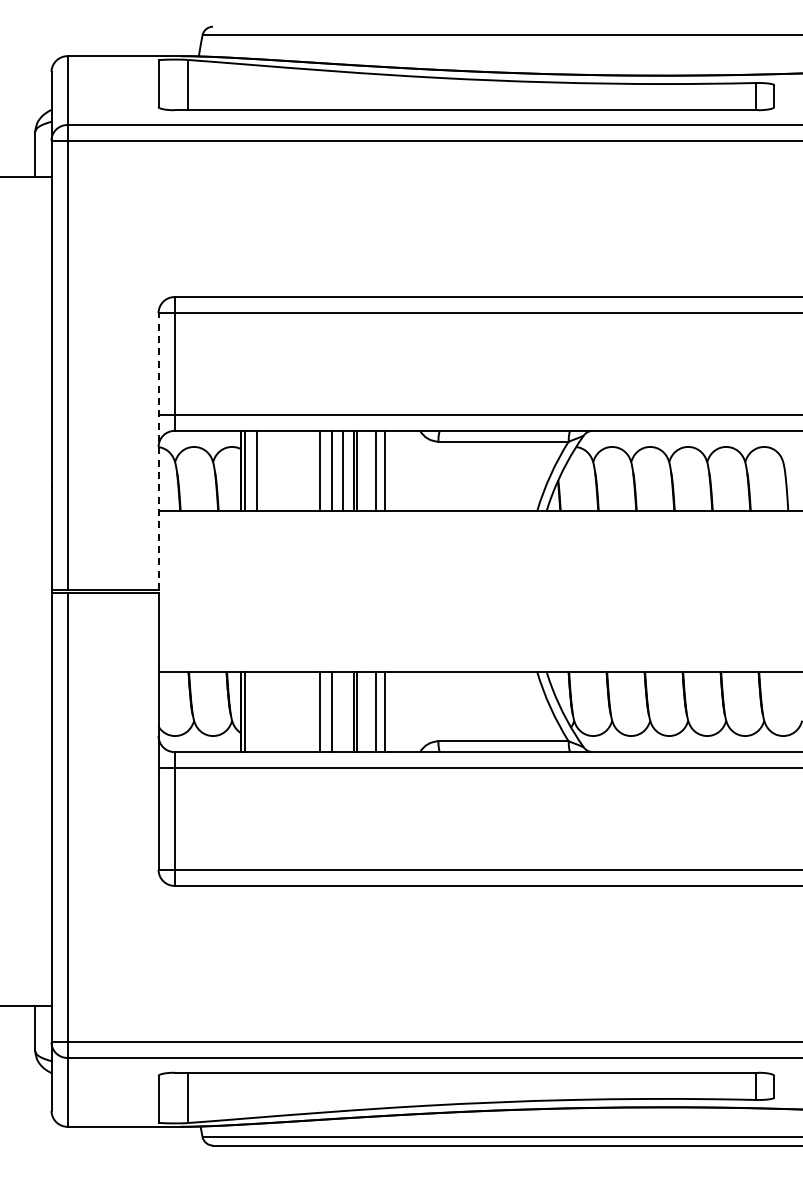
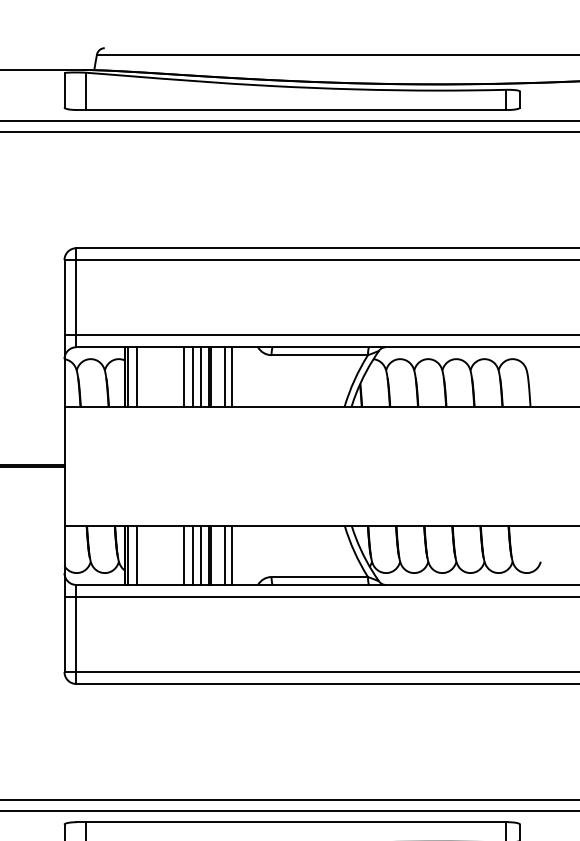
line: (158, 451) -> (64, 362), dashed -> solid
line: (256, 711) -> (136, 554), added
line: (342, 711) -> (200, 554), added

